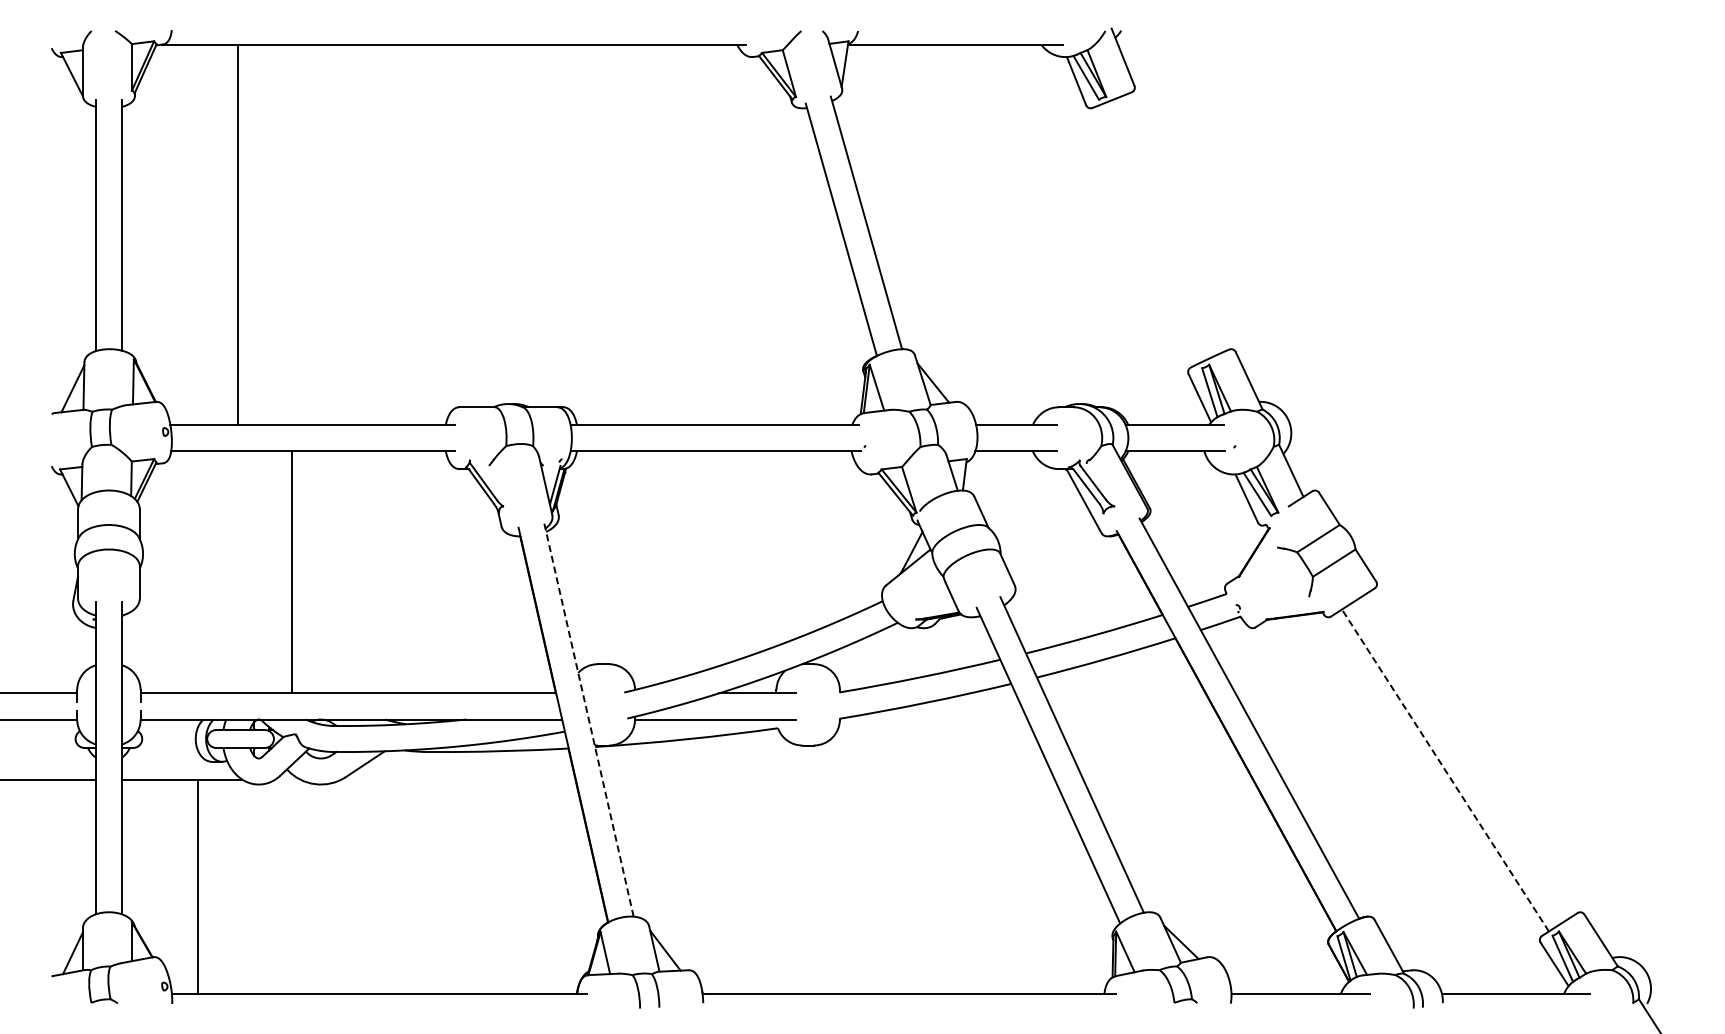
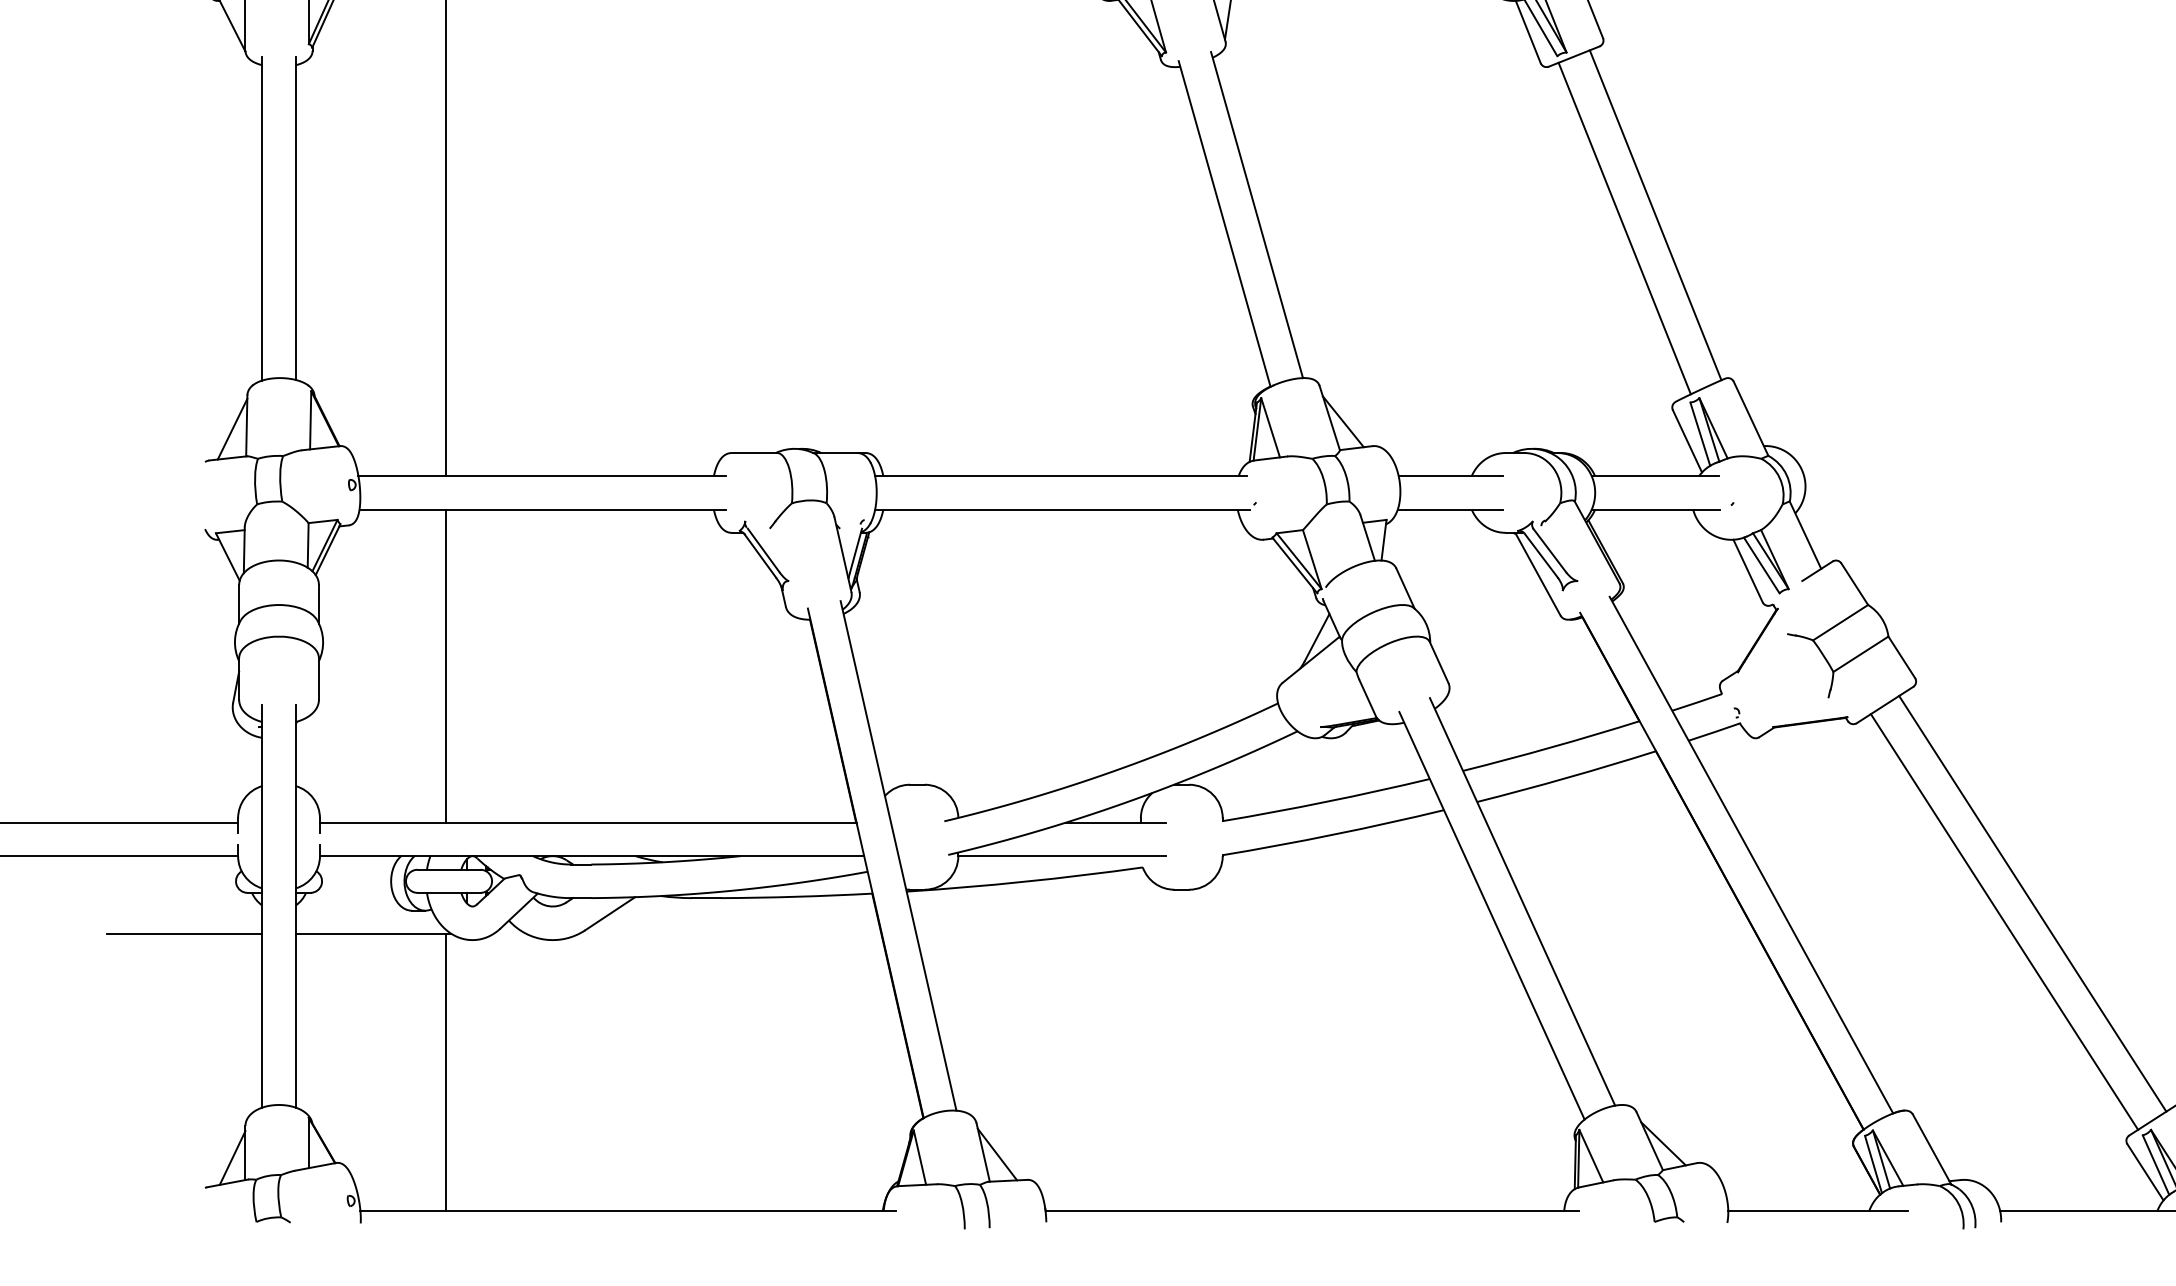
line: (1175, 222) -> (1655, 214), added
line: (1151, 233) -> (1625, 228), added
line: (292, 572) -> (446, 666), moved
line: (588, 718) -> (898, 854), dashed -> solid
line: (1466, 756) -> (2031, 903), added
line: (1445, 770) -> (2004, 921), dashed -> solid
line: (198, 886) -> (446, 1071), moved

